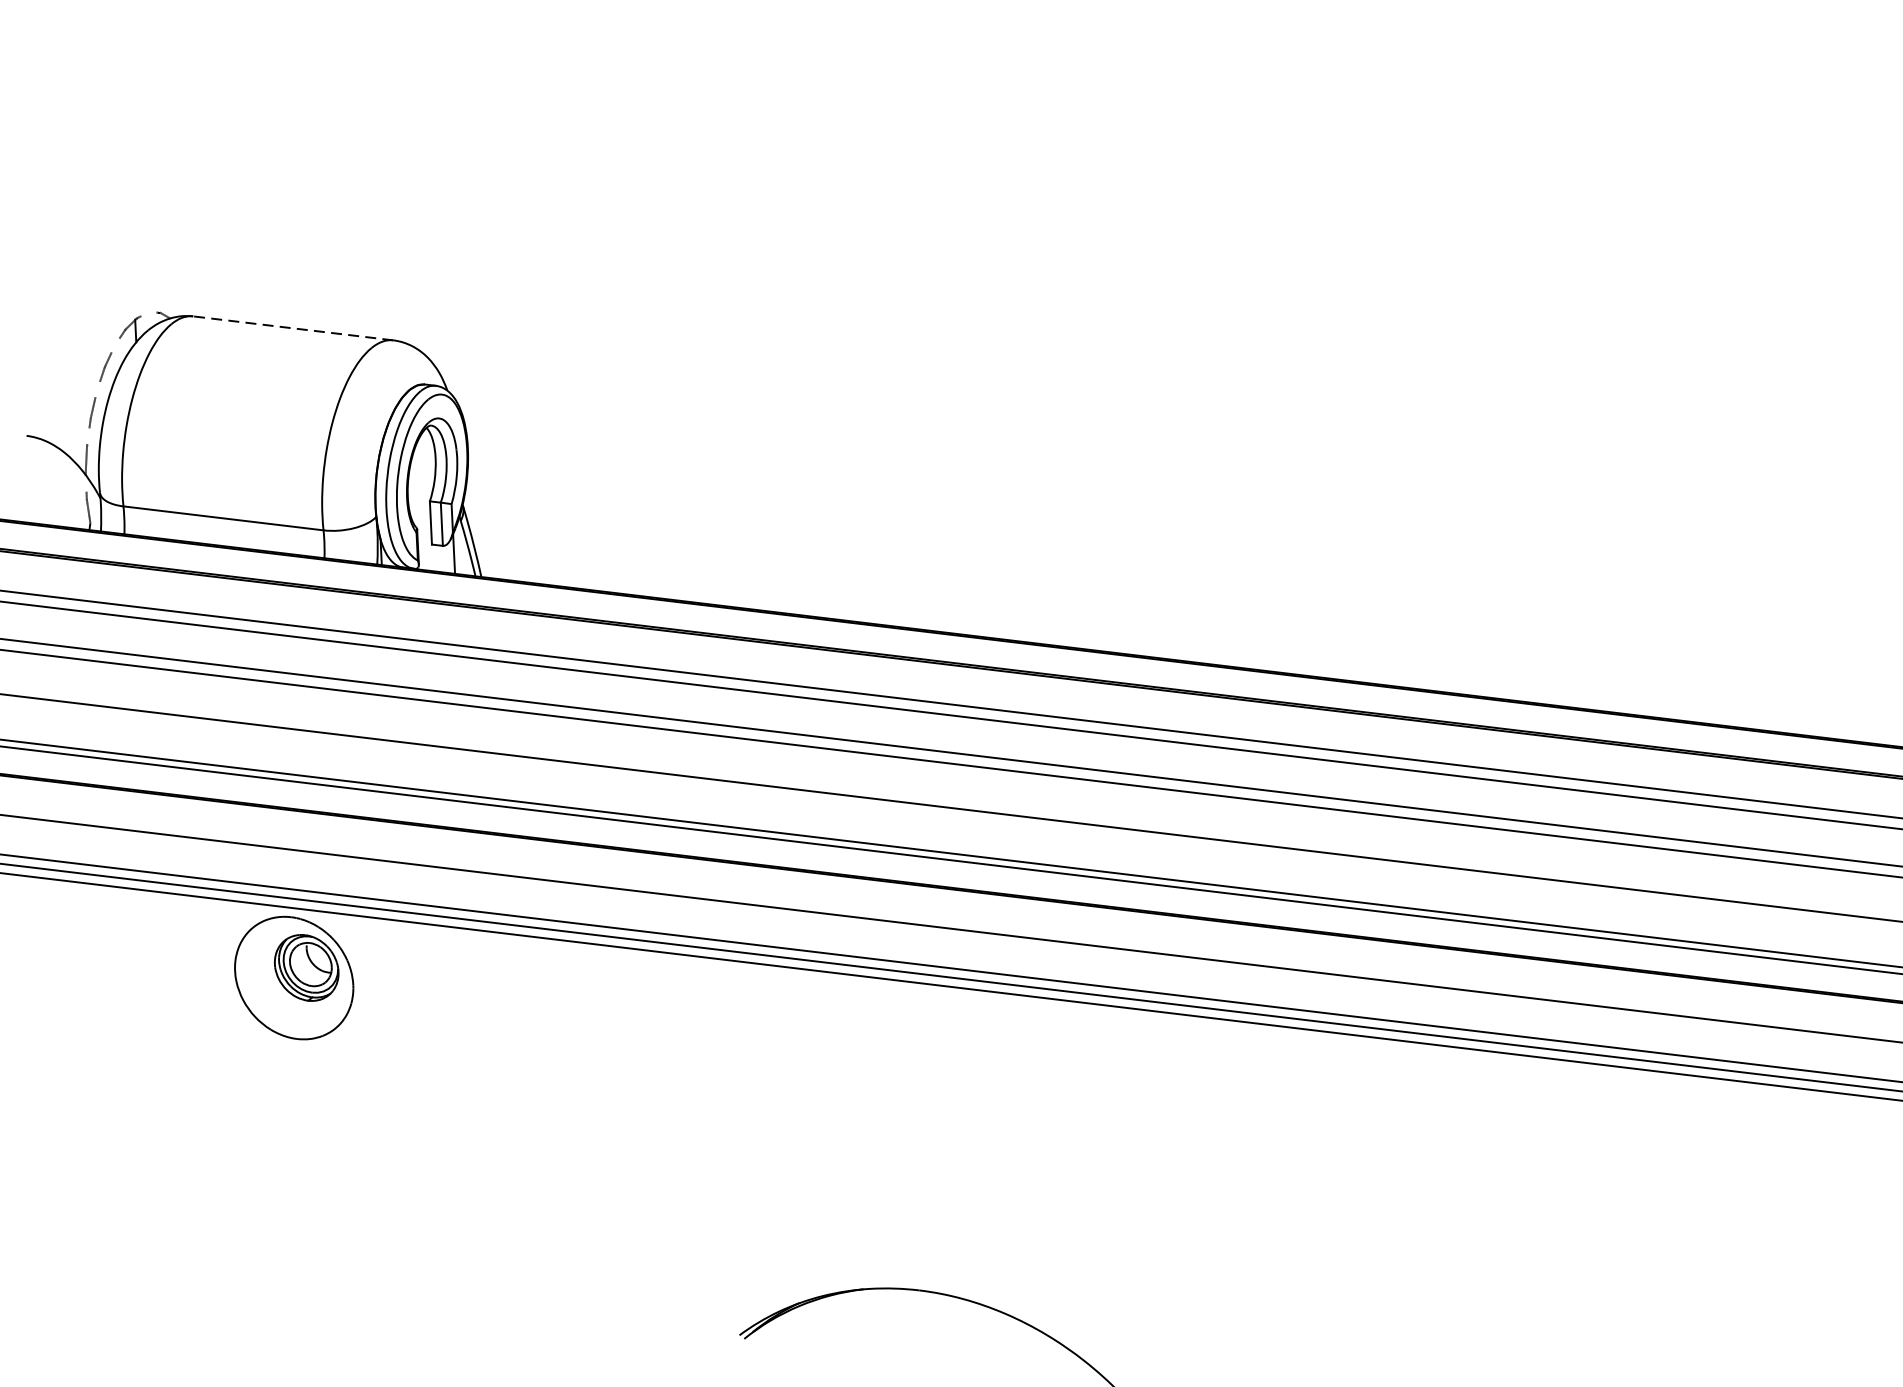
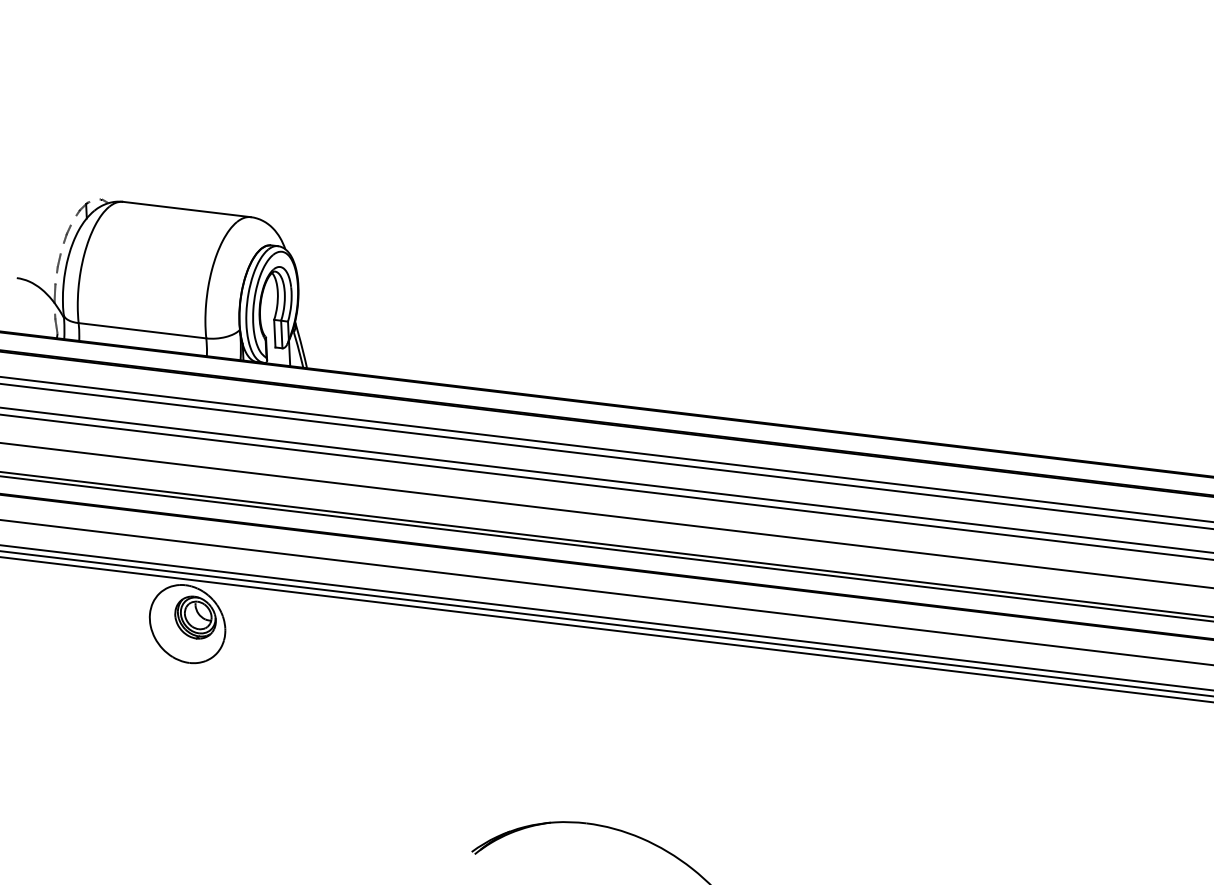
line: (292, 328) -> (186, 209), dashed -> solid

